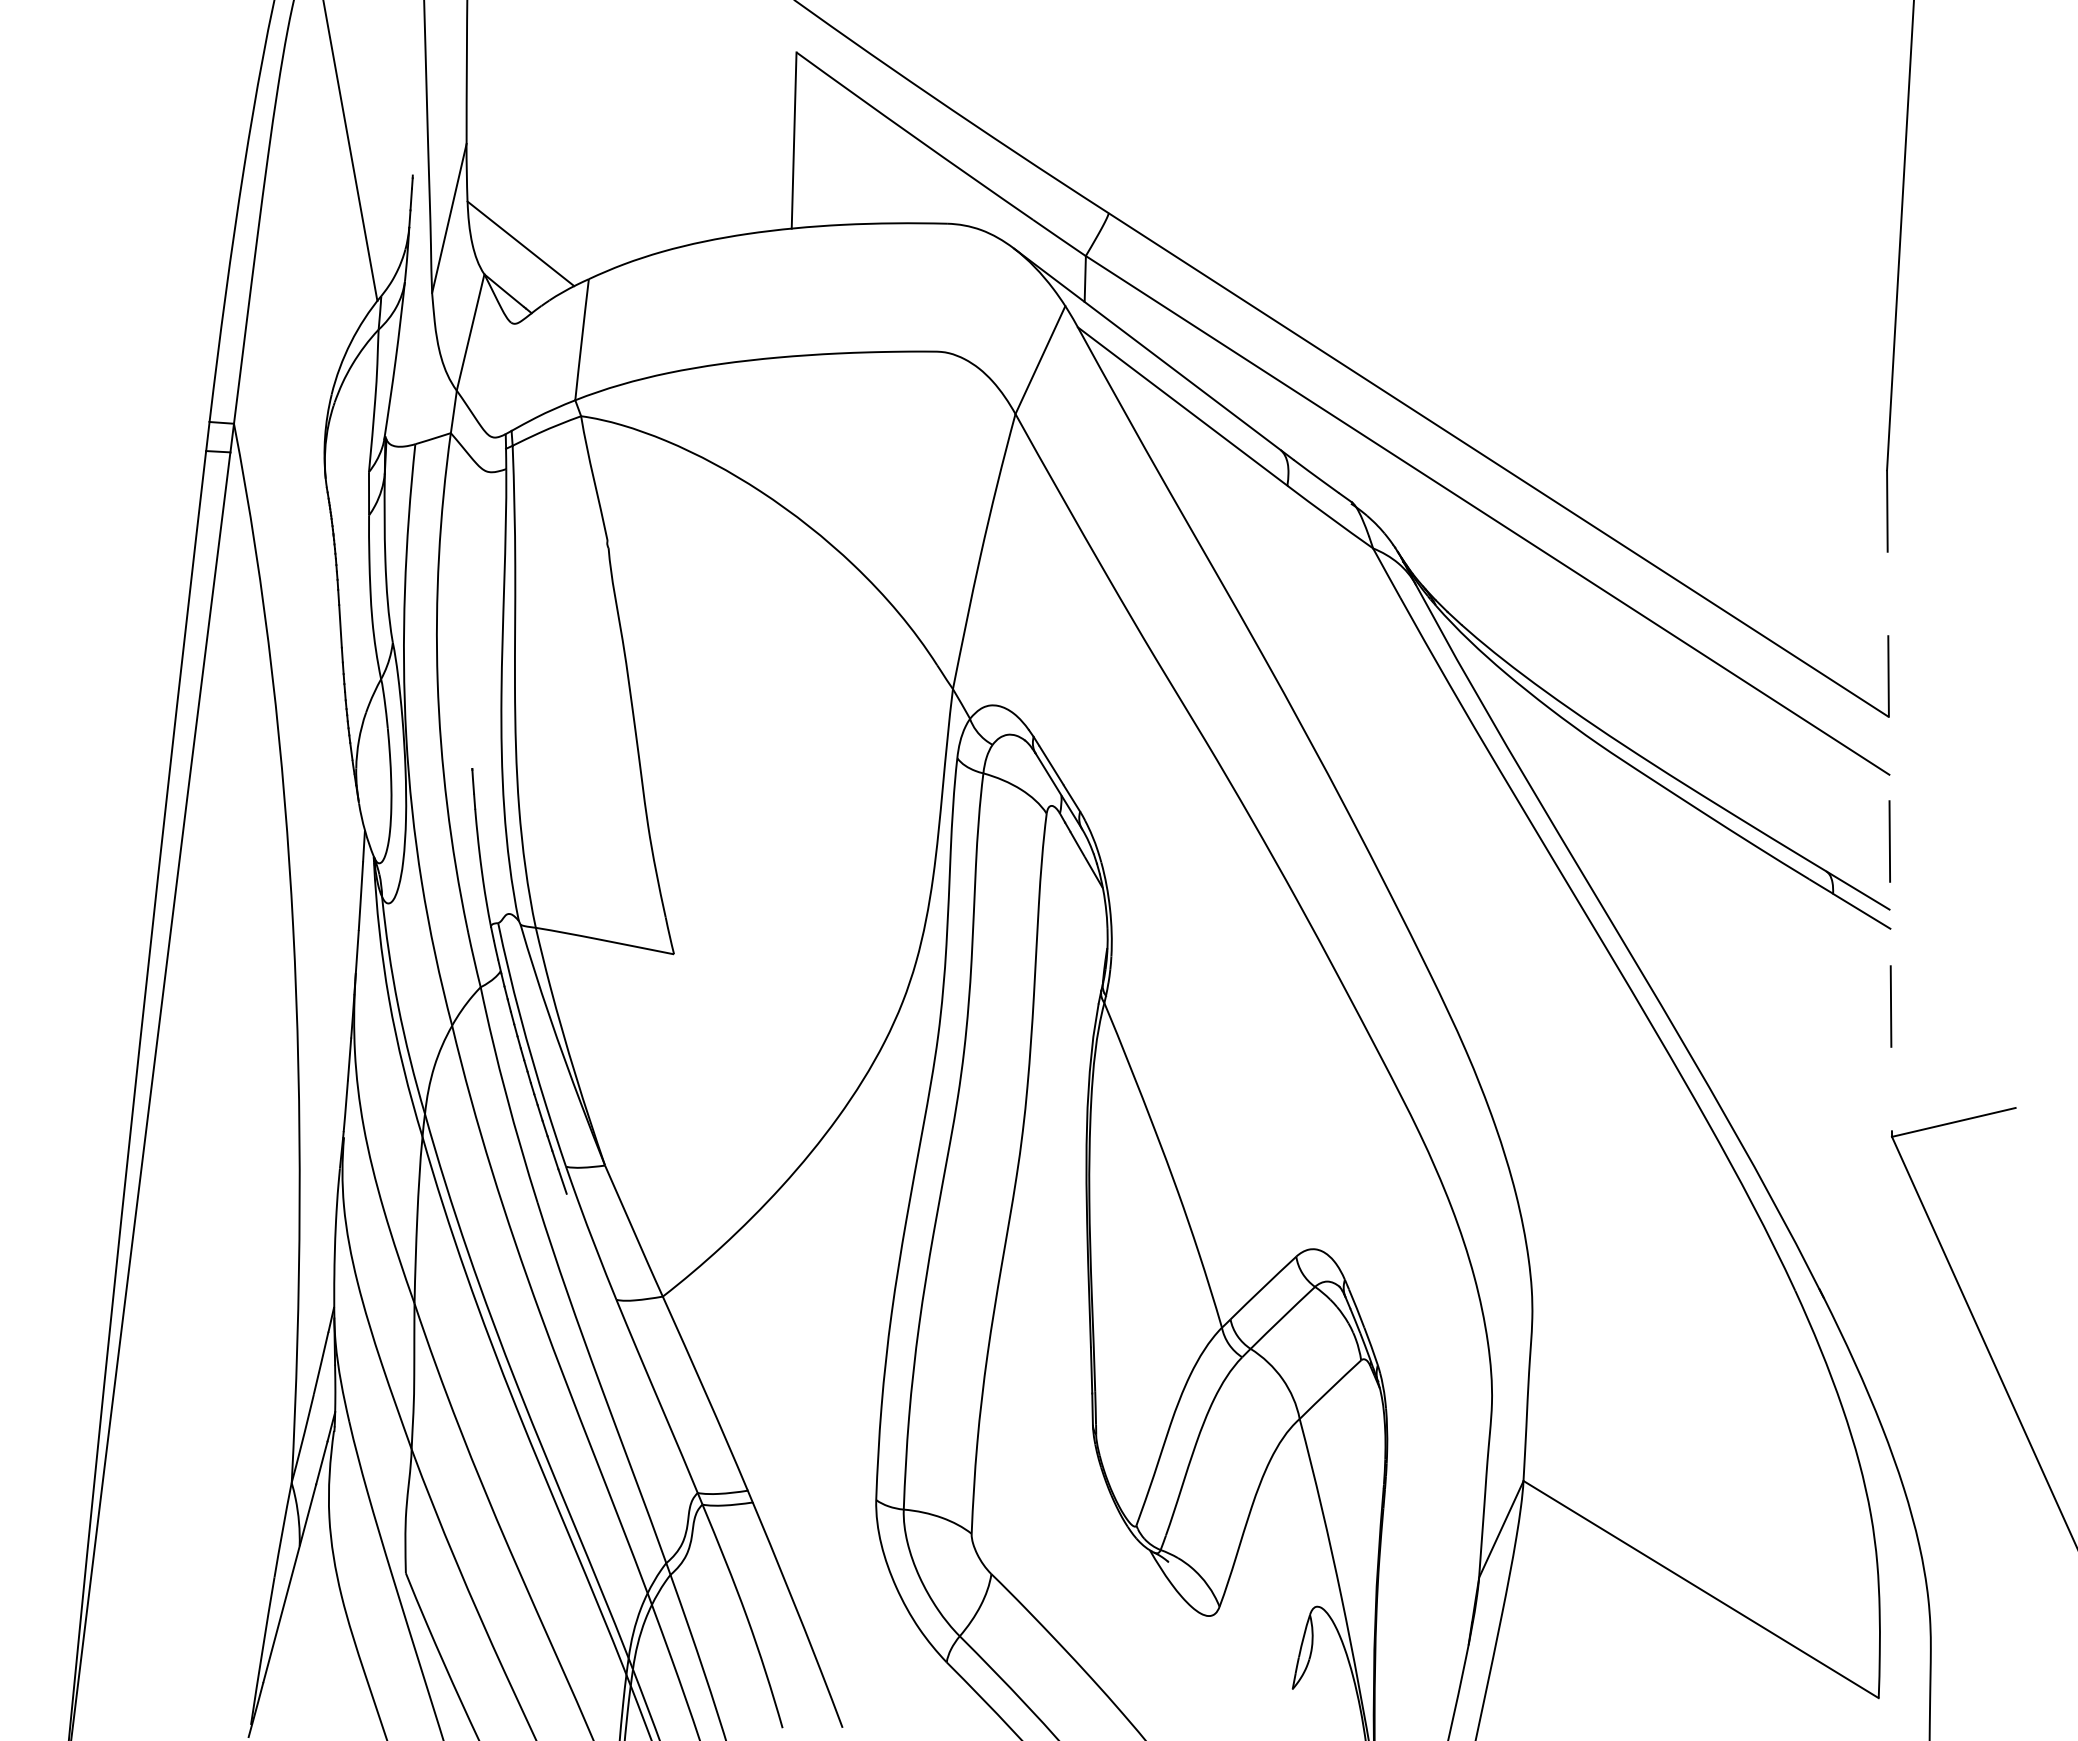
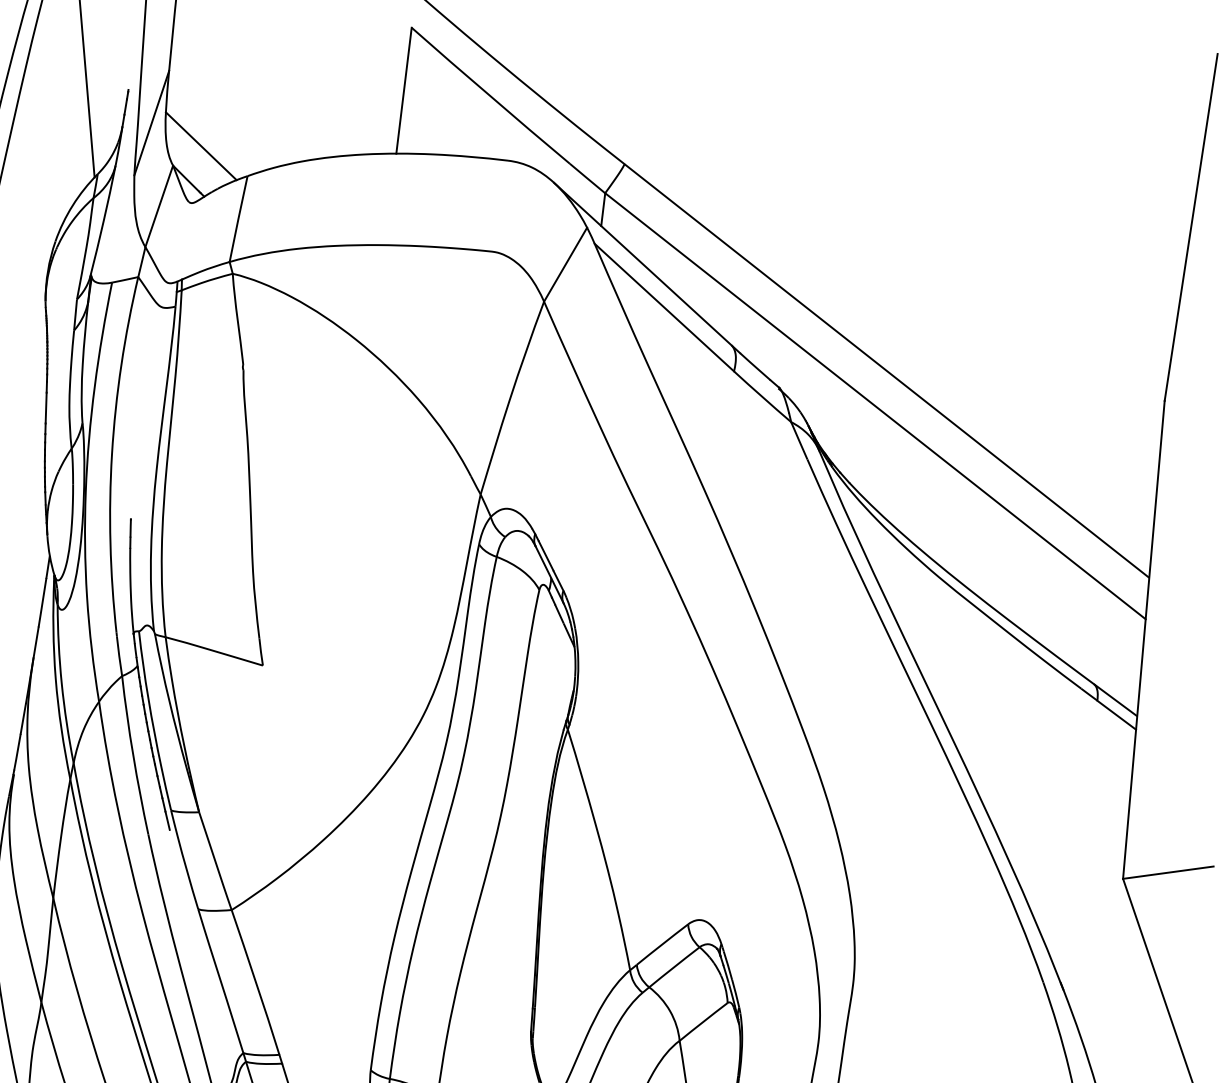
line: (1889, 804) -> (1143, 640), dashed -> solid

